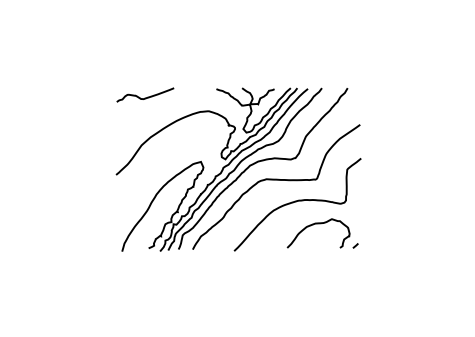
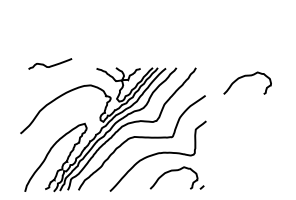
curve: (147, 96) -> (51, 65), moved
curve: (415, 99) -> (247, 76), added

